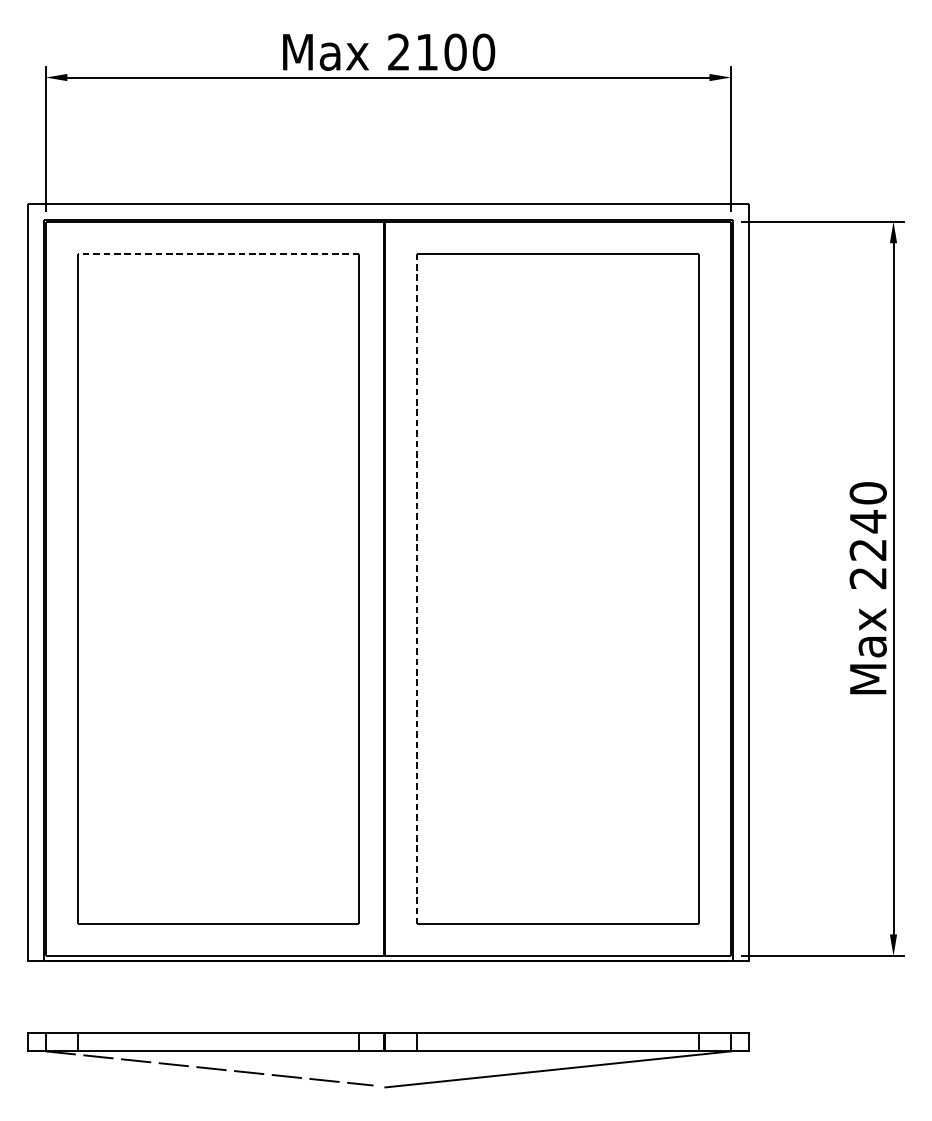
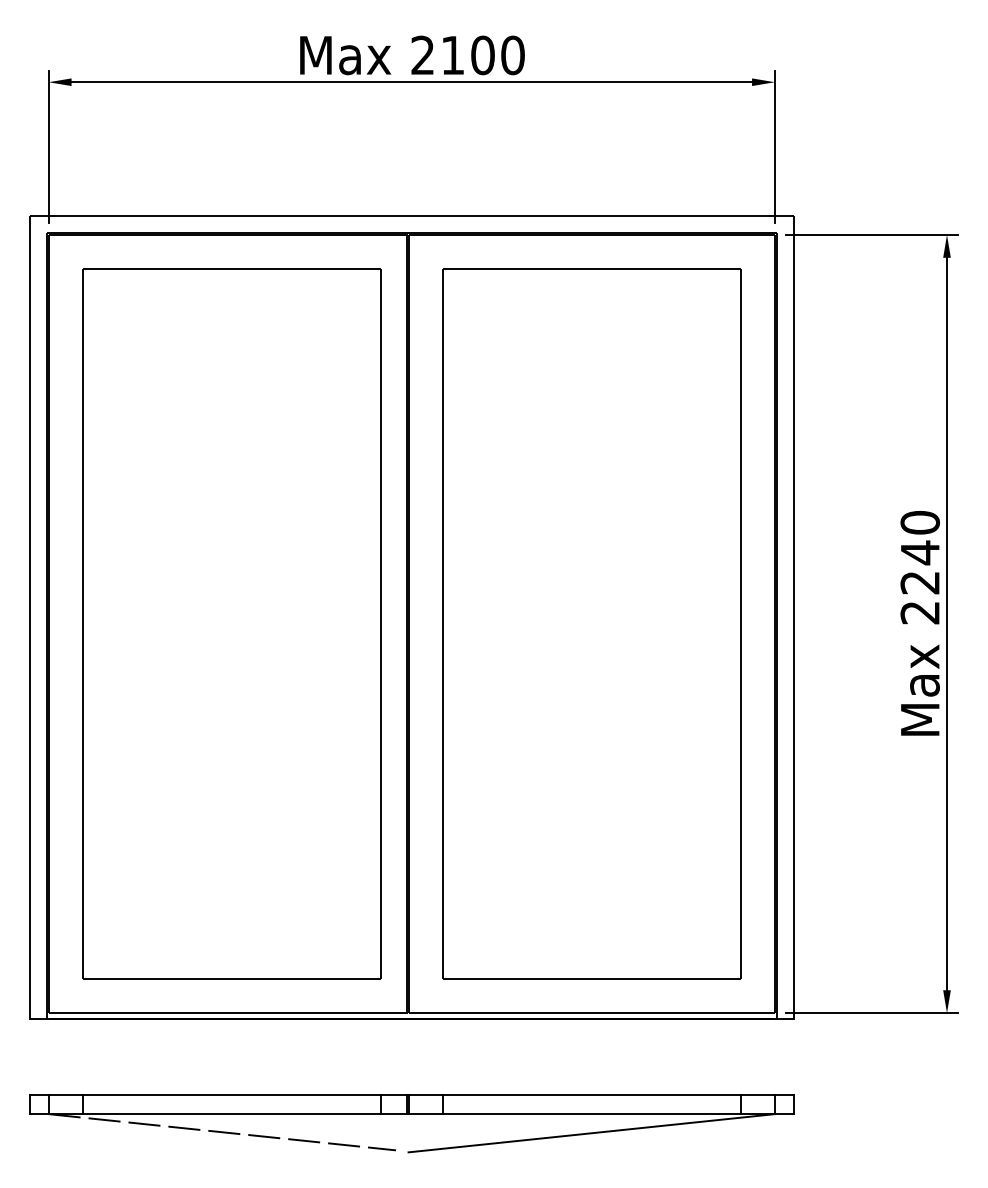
line: (218, 253) -> (231, 268), dashed -> solid
line: (417, 589) -> (442, 624), dashed -> solid

